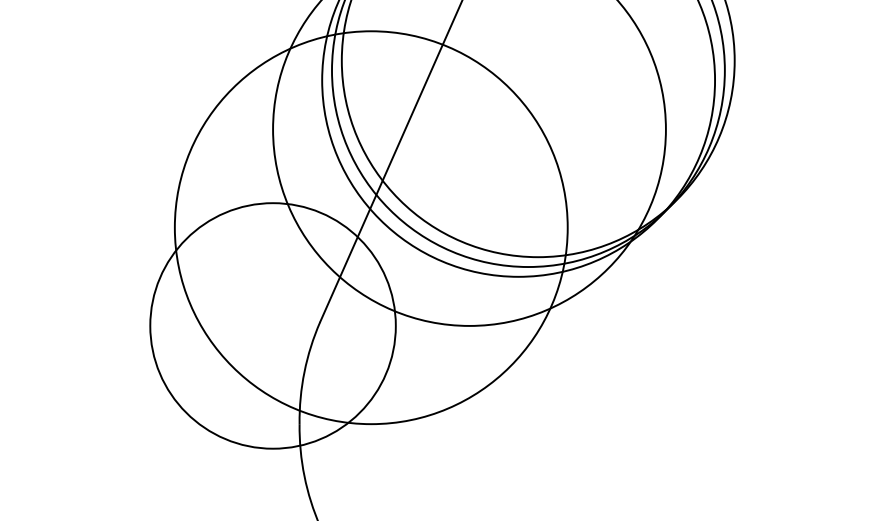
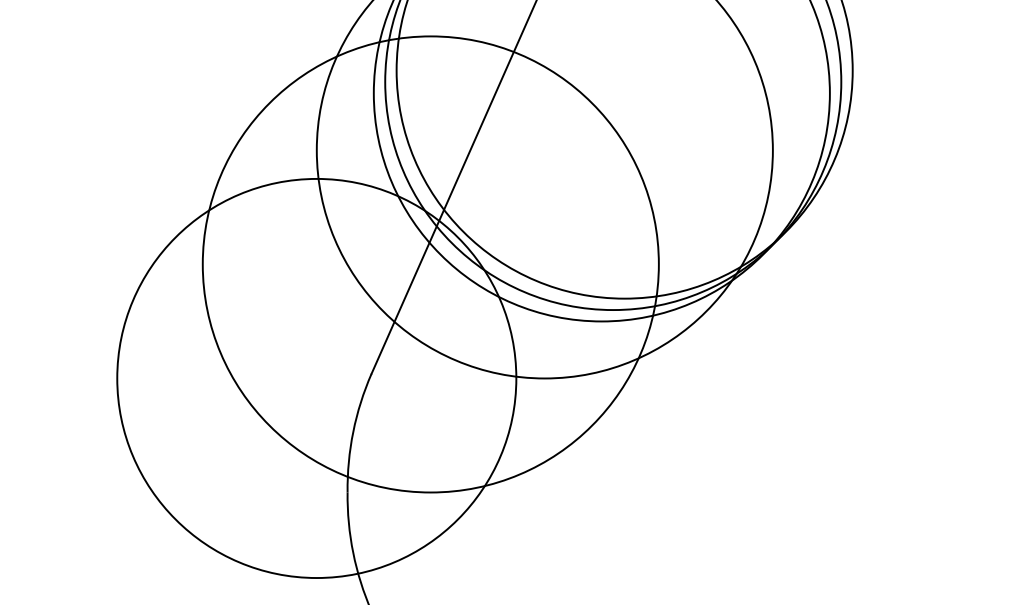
circle: (272, 325) -> (316, 378), size x1.4

